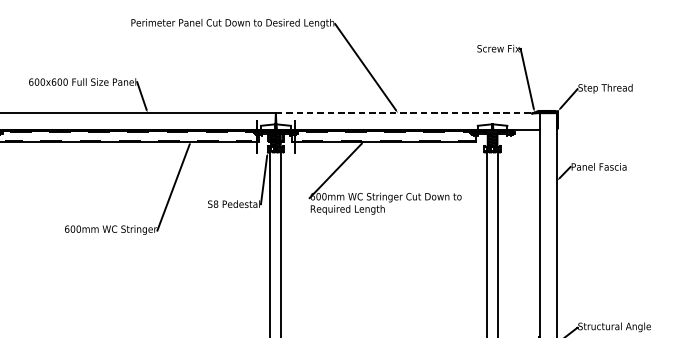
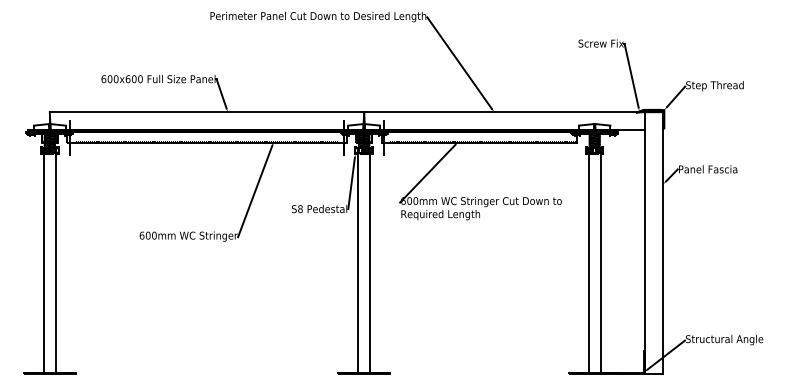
line: (407, 113) -> (504, 112), dashed -> solid

